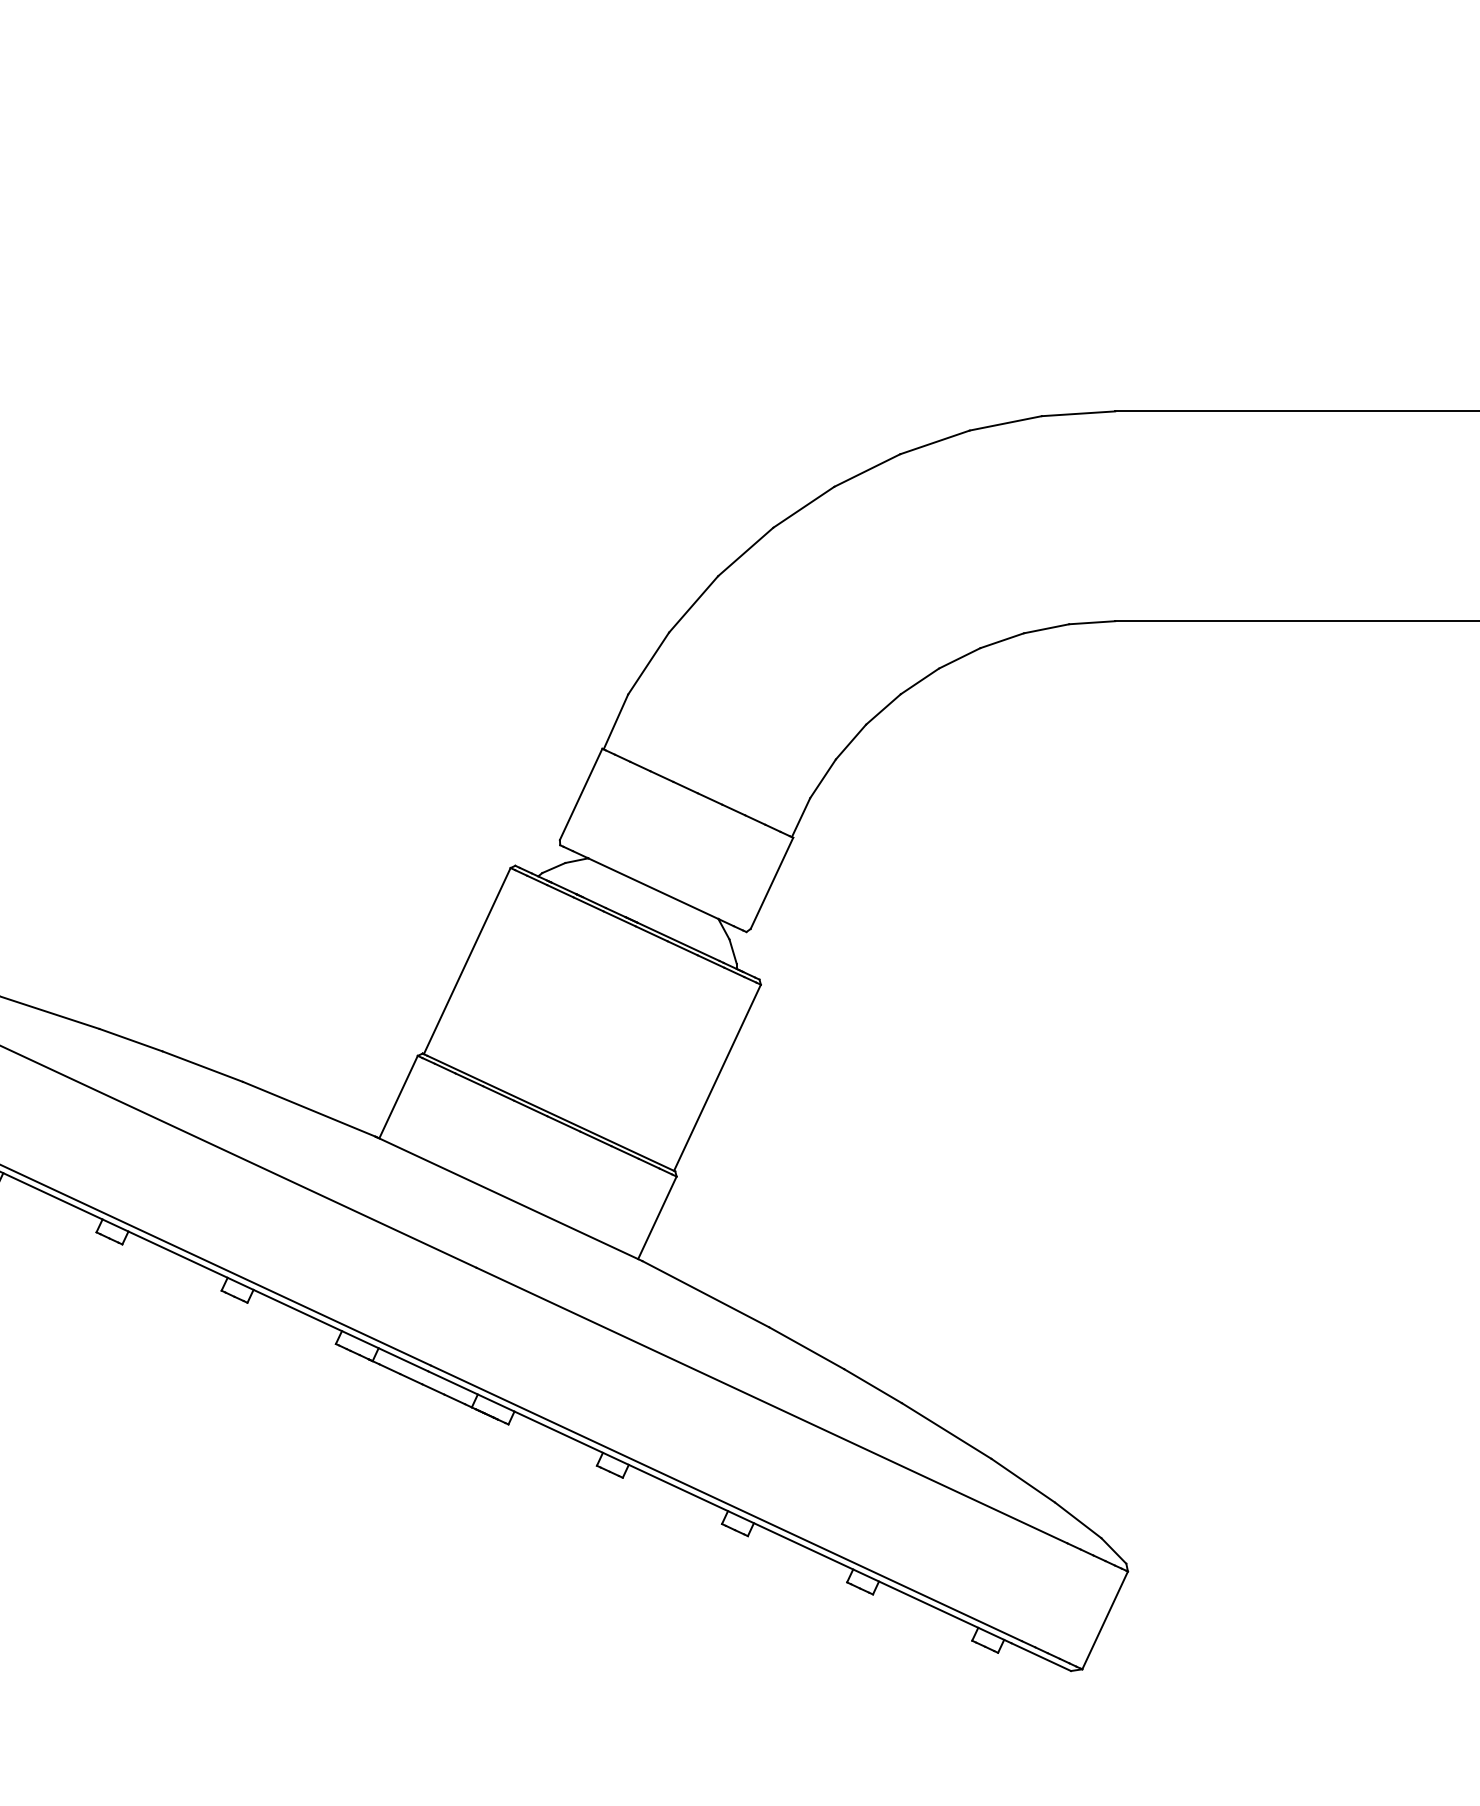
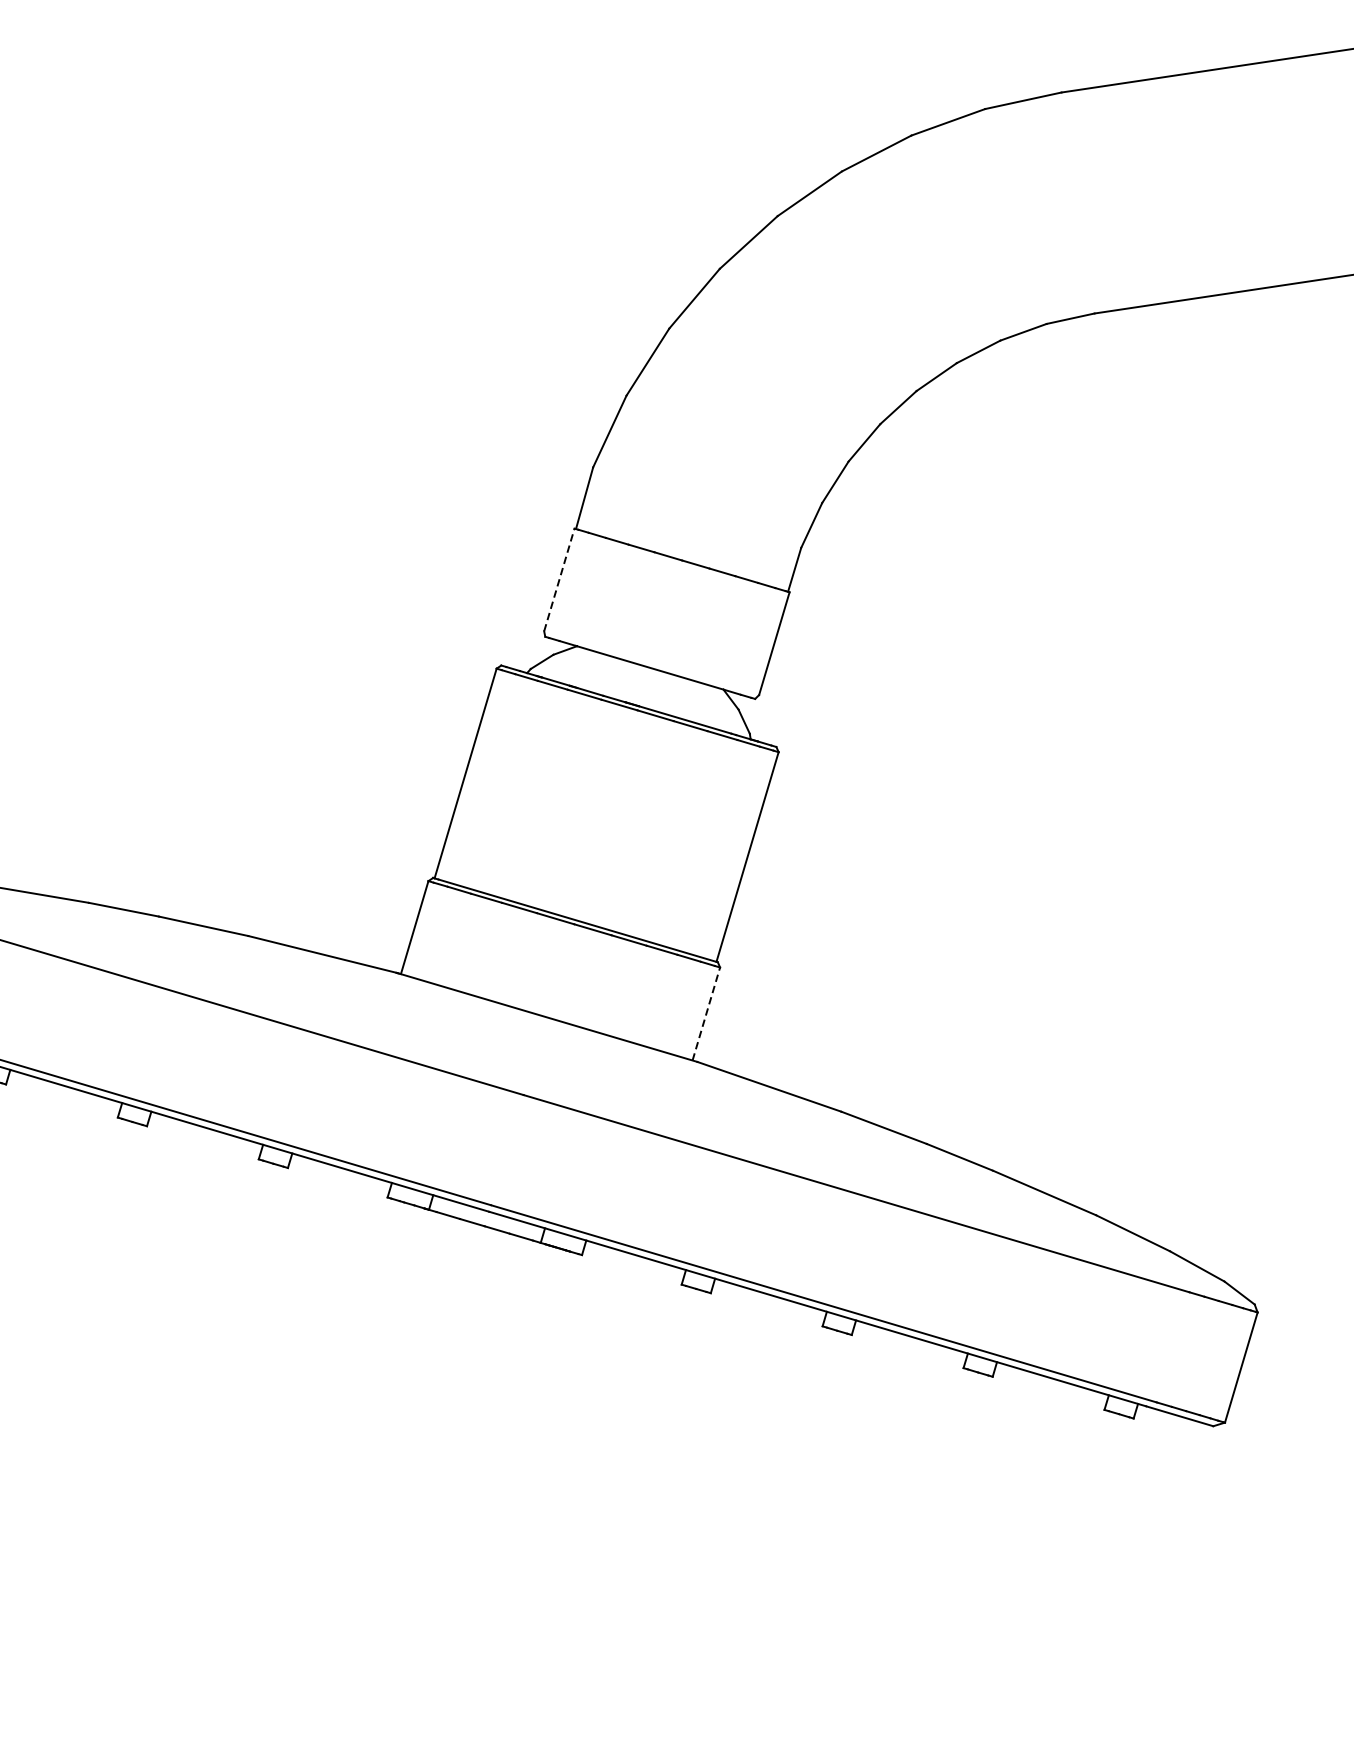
line: (581, 793) -> (559, 578), solid -> dashed
line: (657, 1217) -> (706, 1013), solid -> dashed

